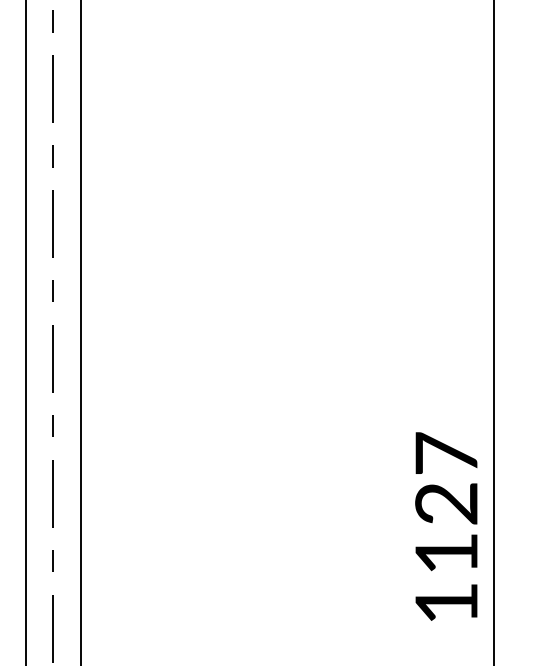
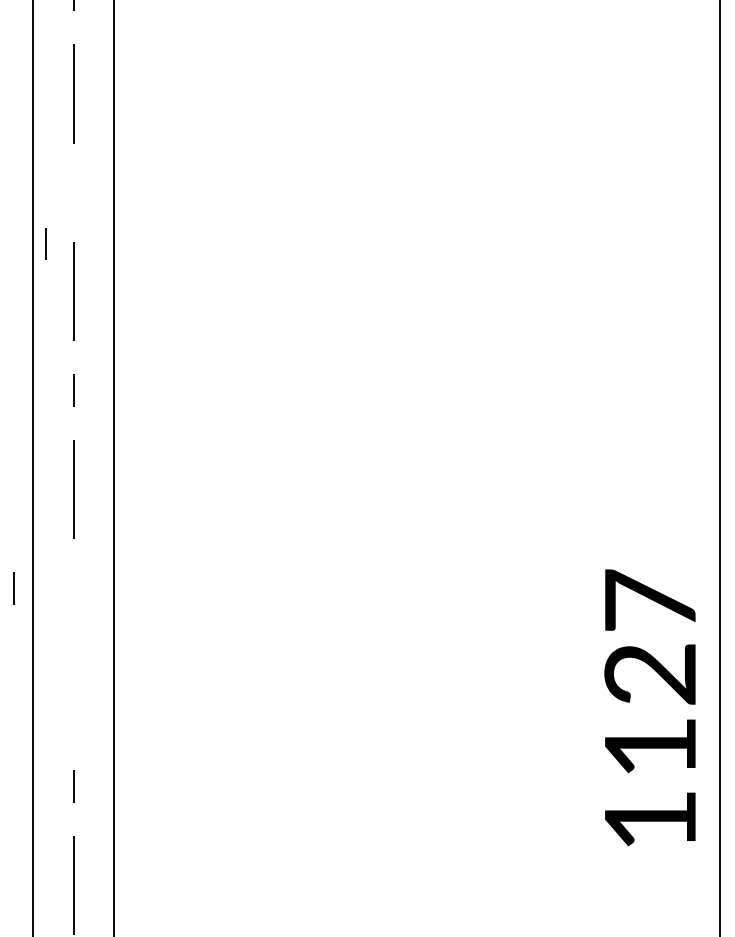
line: (52, 156) -> (44, 244), moved
line: (52, 425) -> (12, 587), moved
line: (52, 493) -> (72, 687), removed
text: (446, 526) -> (650, 707), moved

